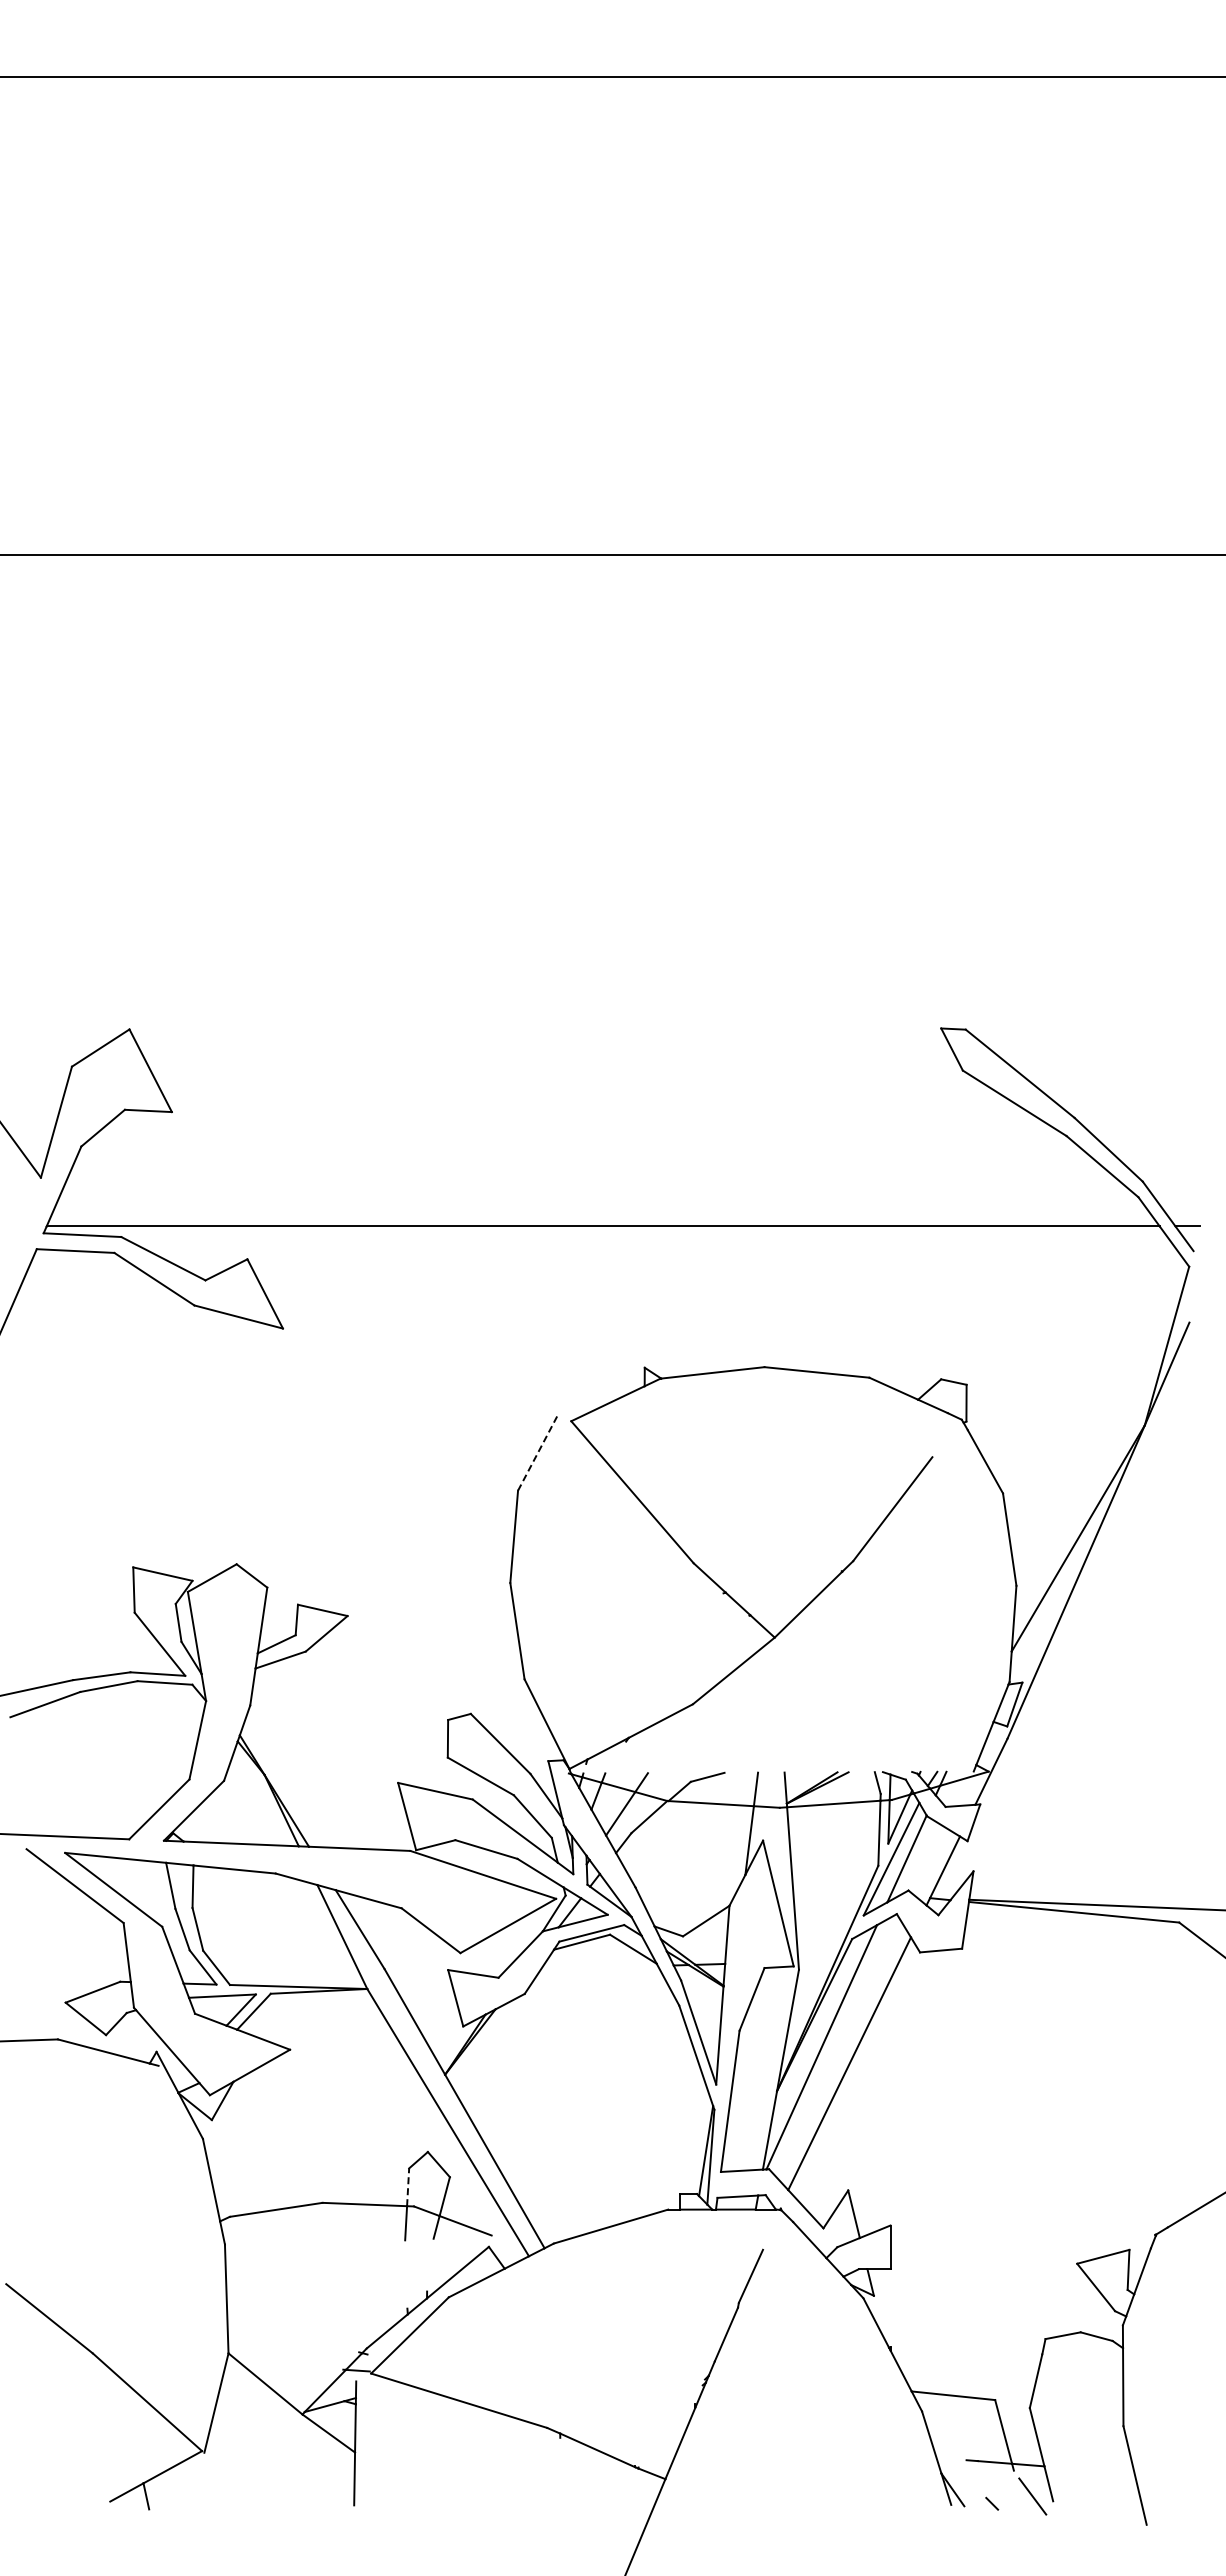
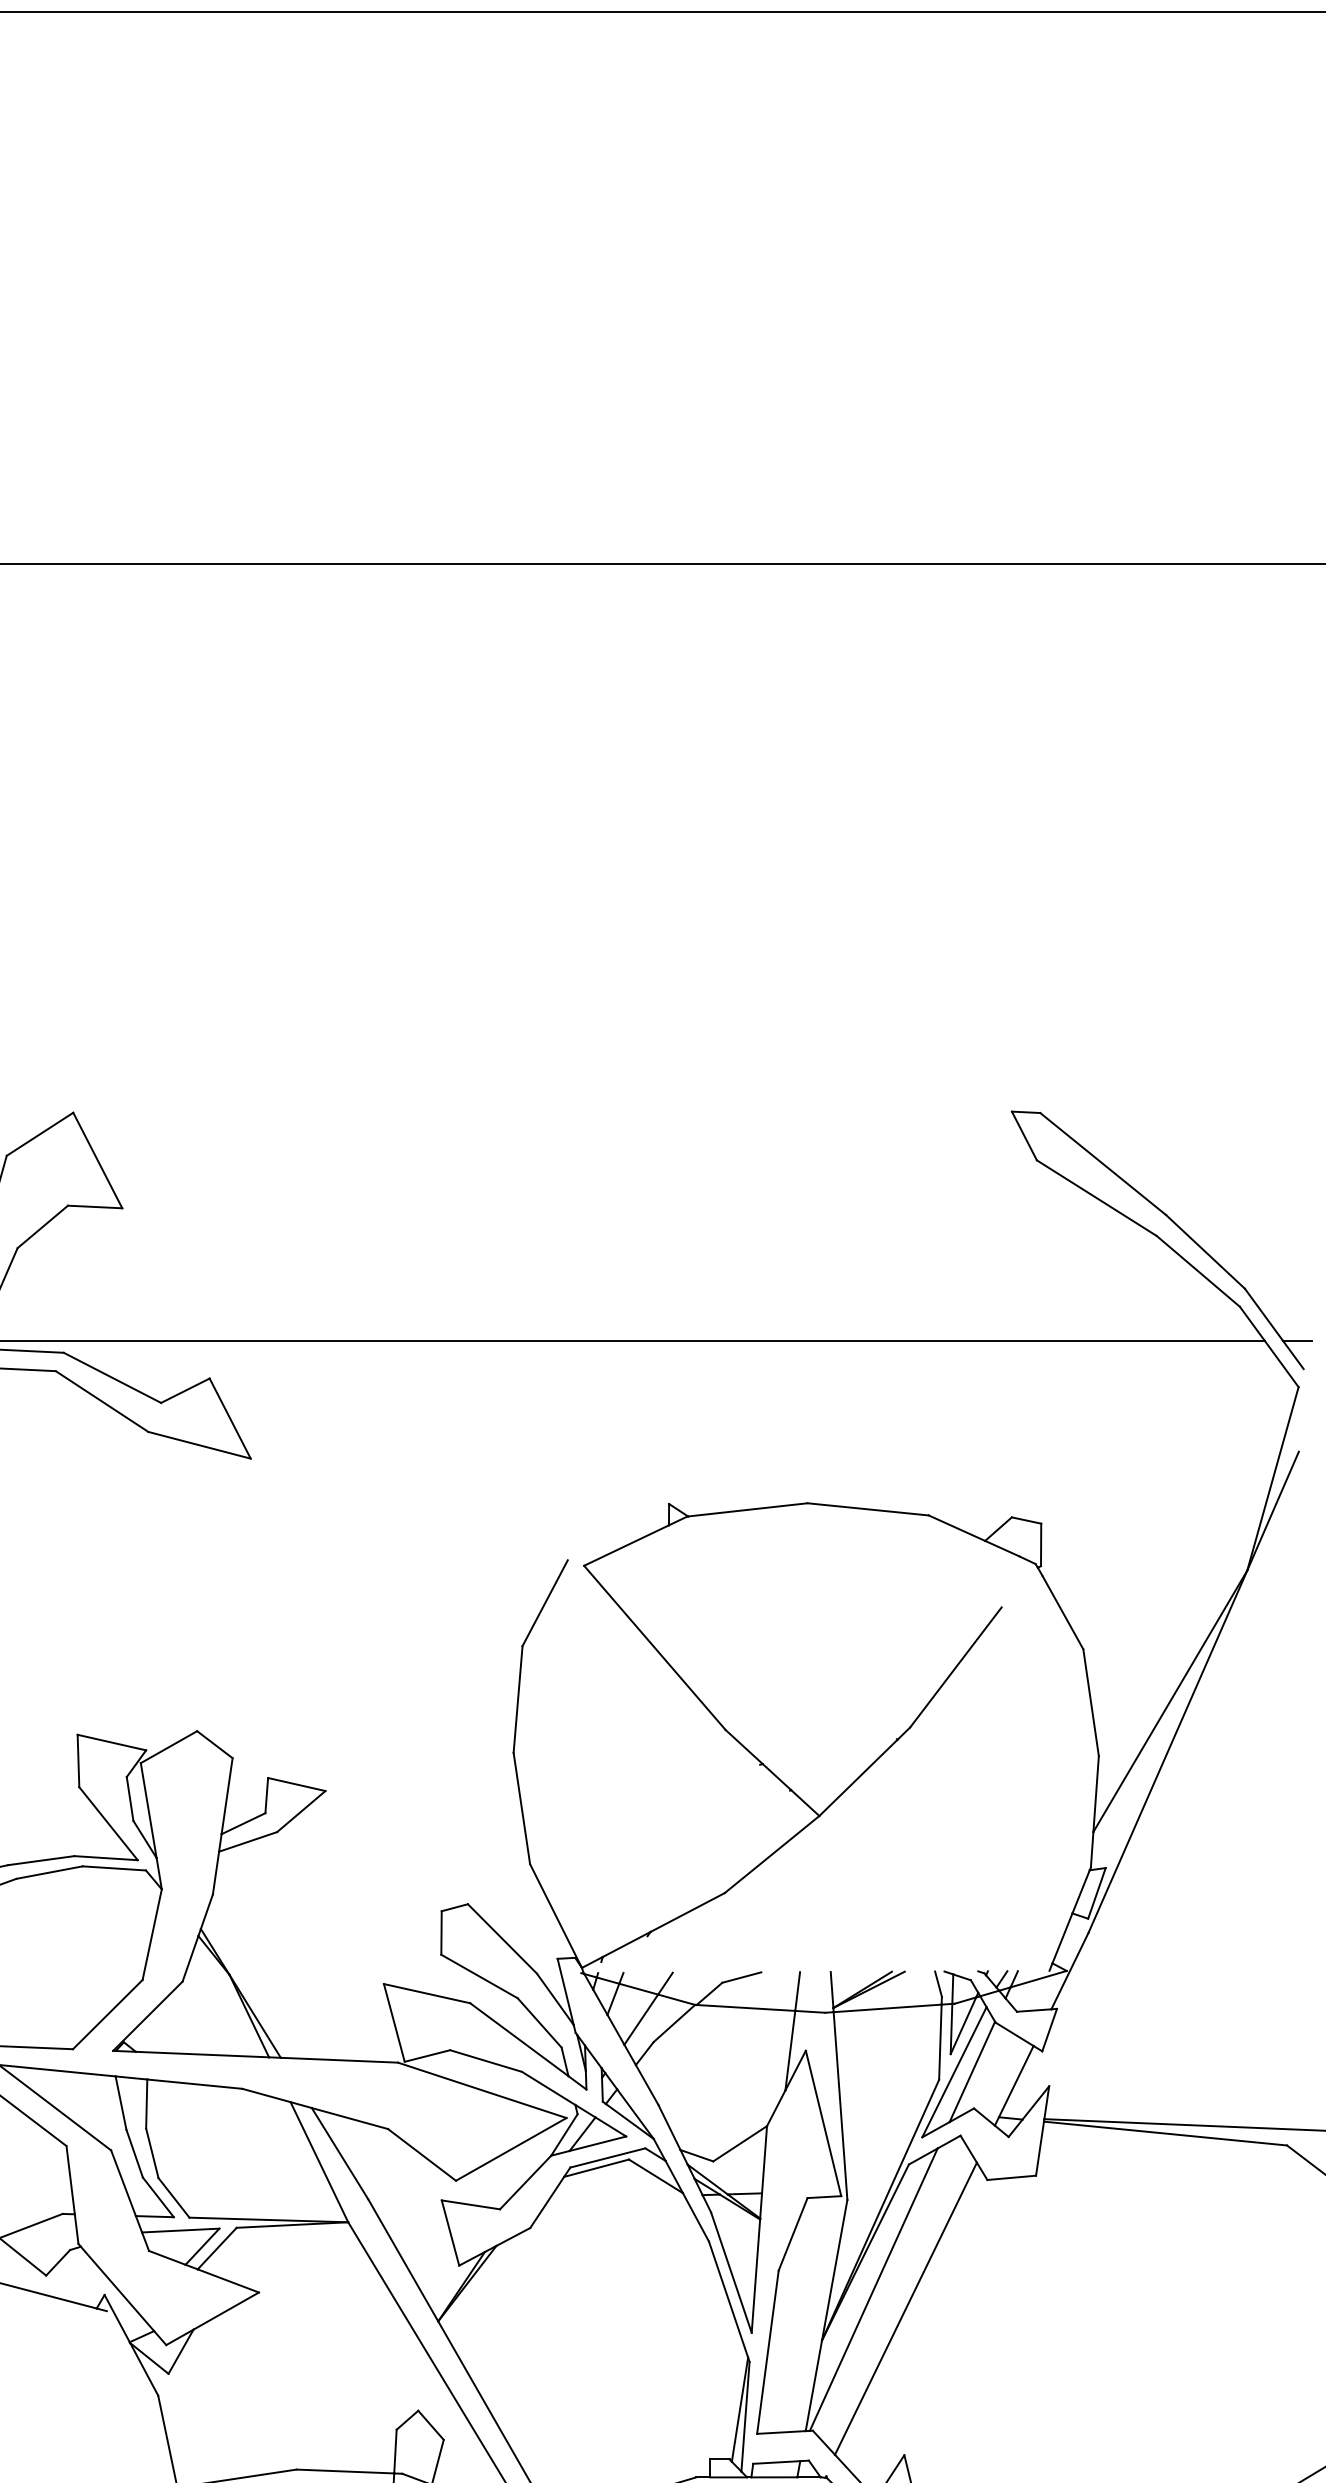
line: (537, 1453) -> (545, 1603), dashed -> solid
line: (408, 2187) -> (395, 2451), dashed -> solid

